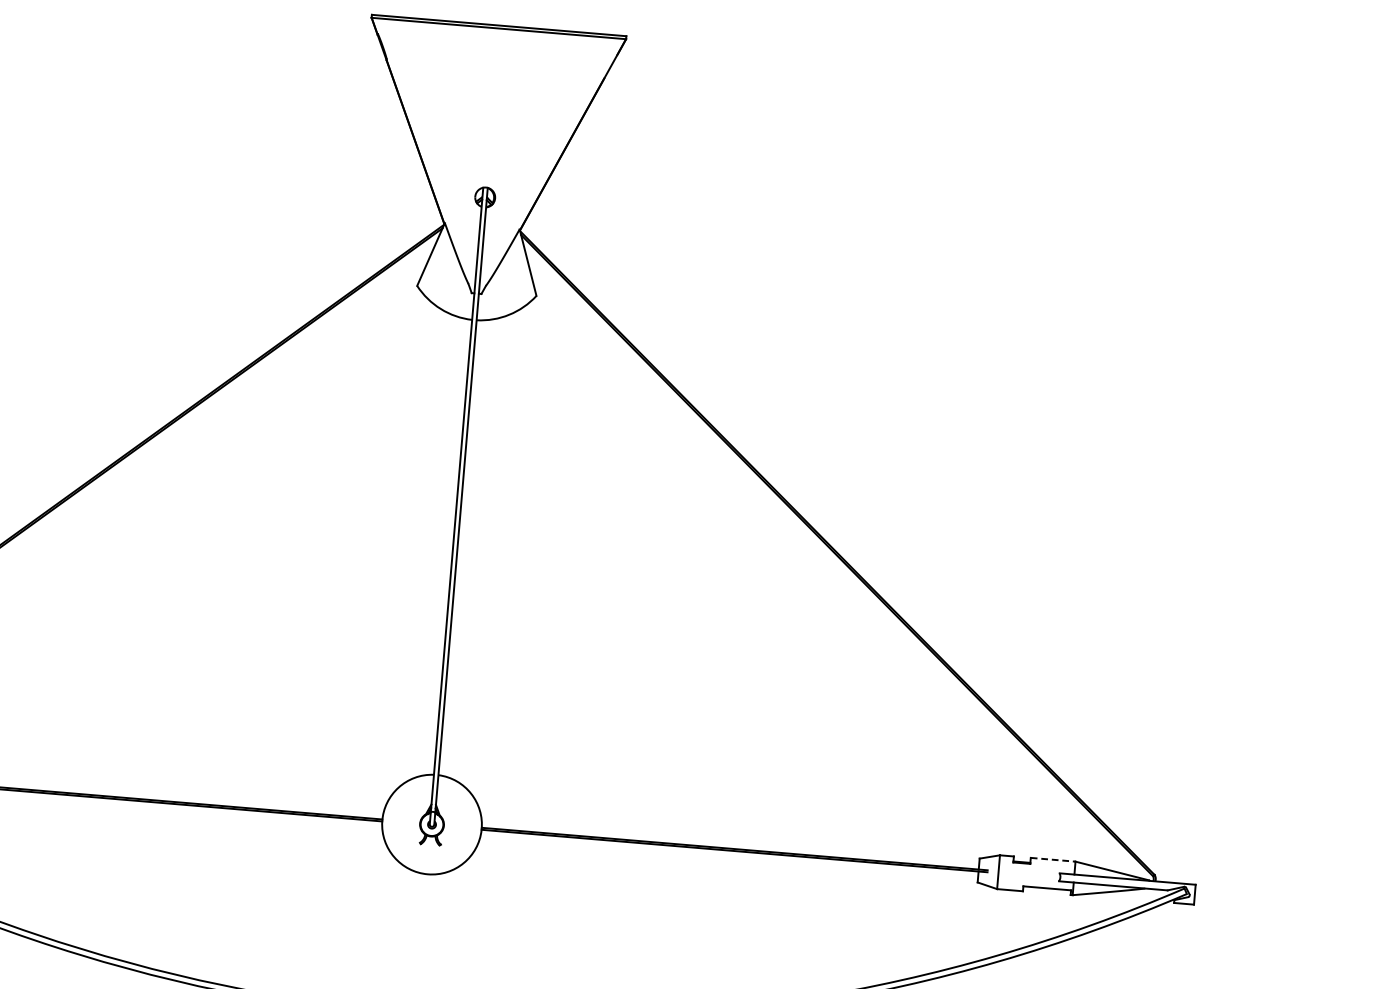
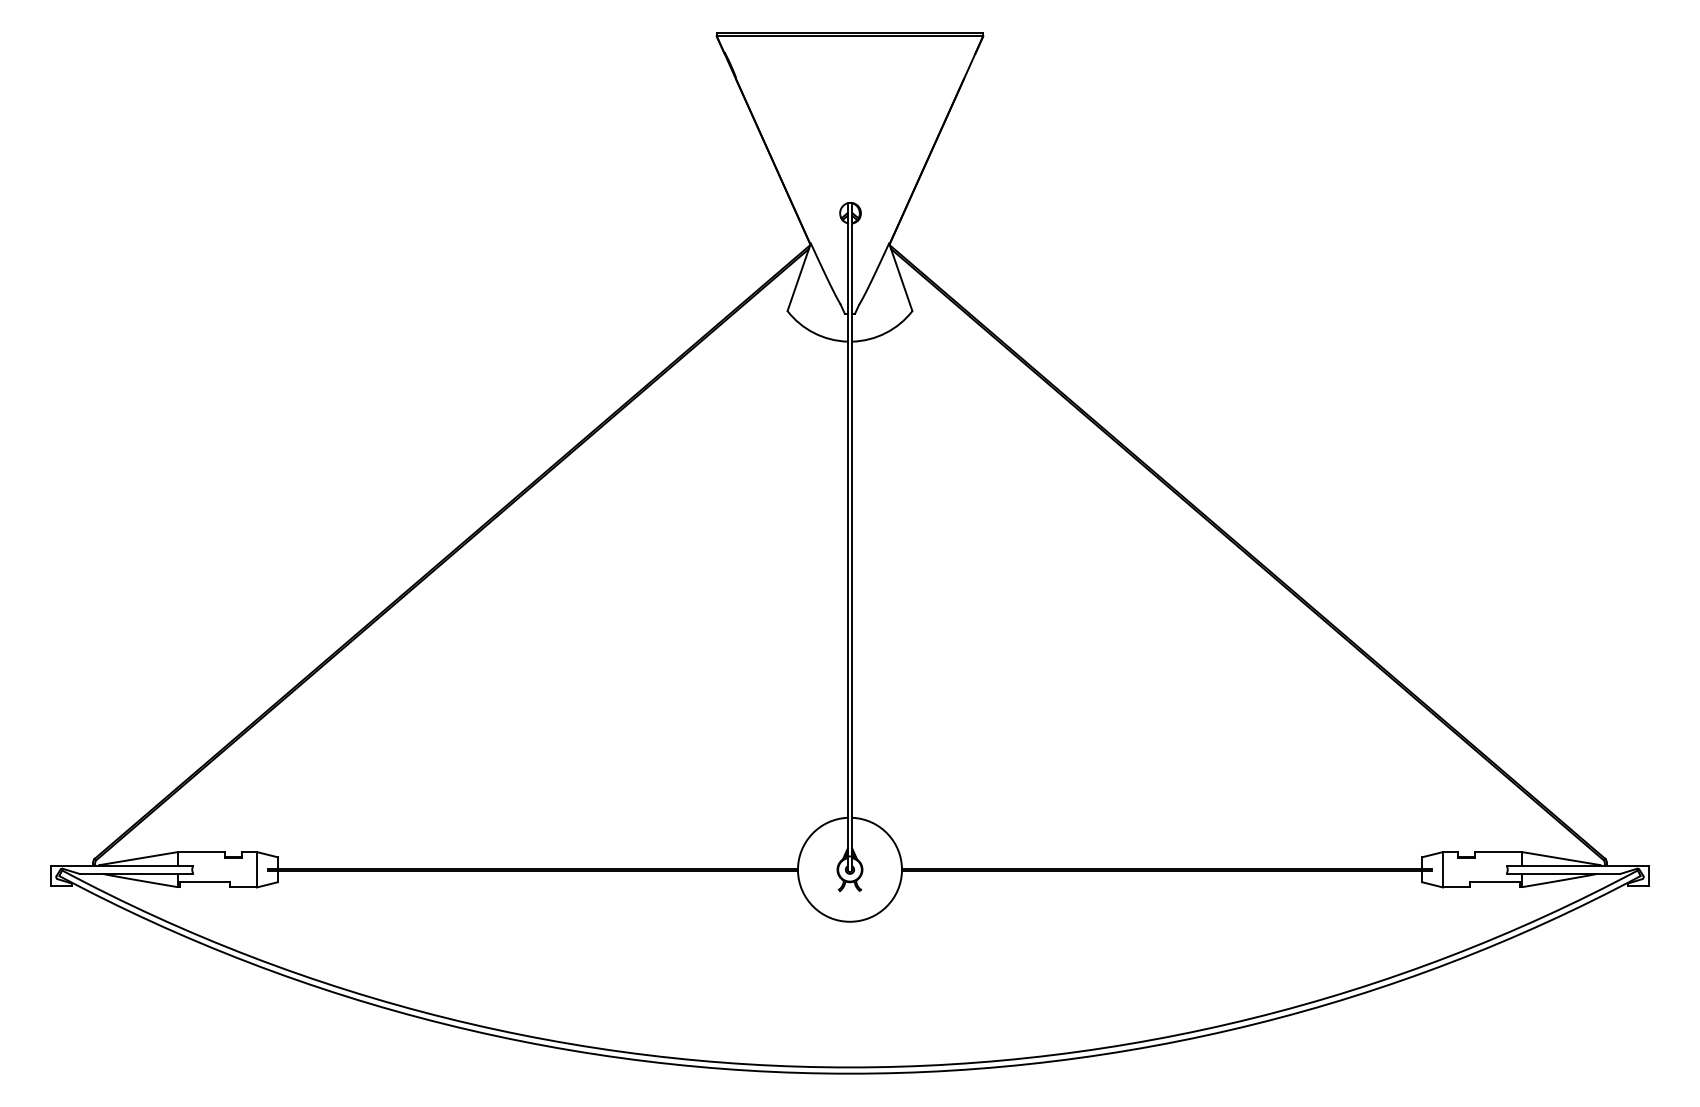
line: (1053, 860) -> (1499, 852), dashed -> solid

